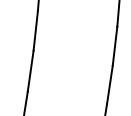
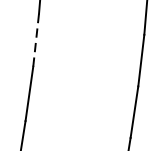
line: (35, 30) -> (35, 39), solid -> dashed

